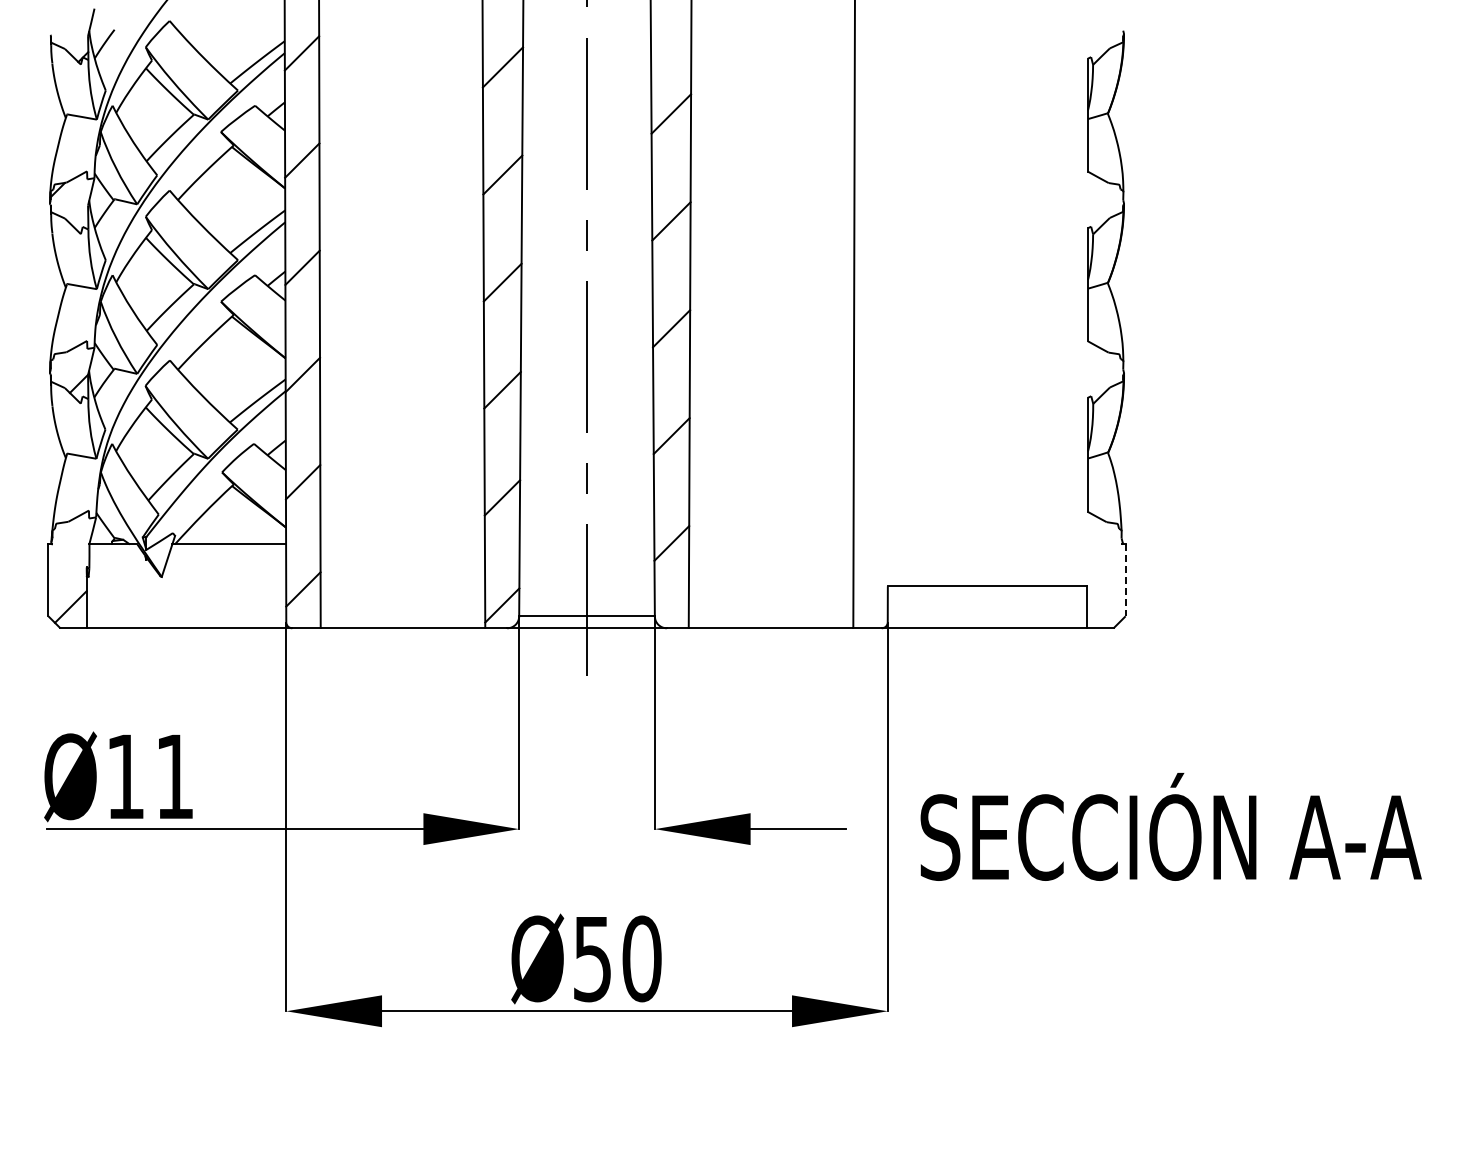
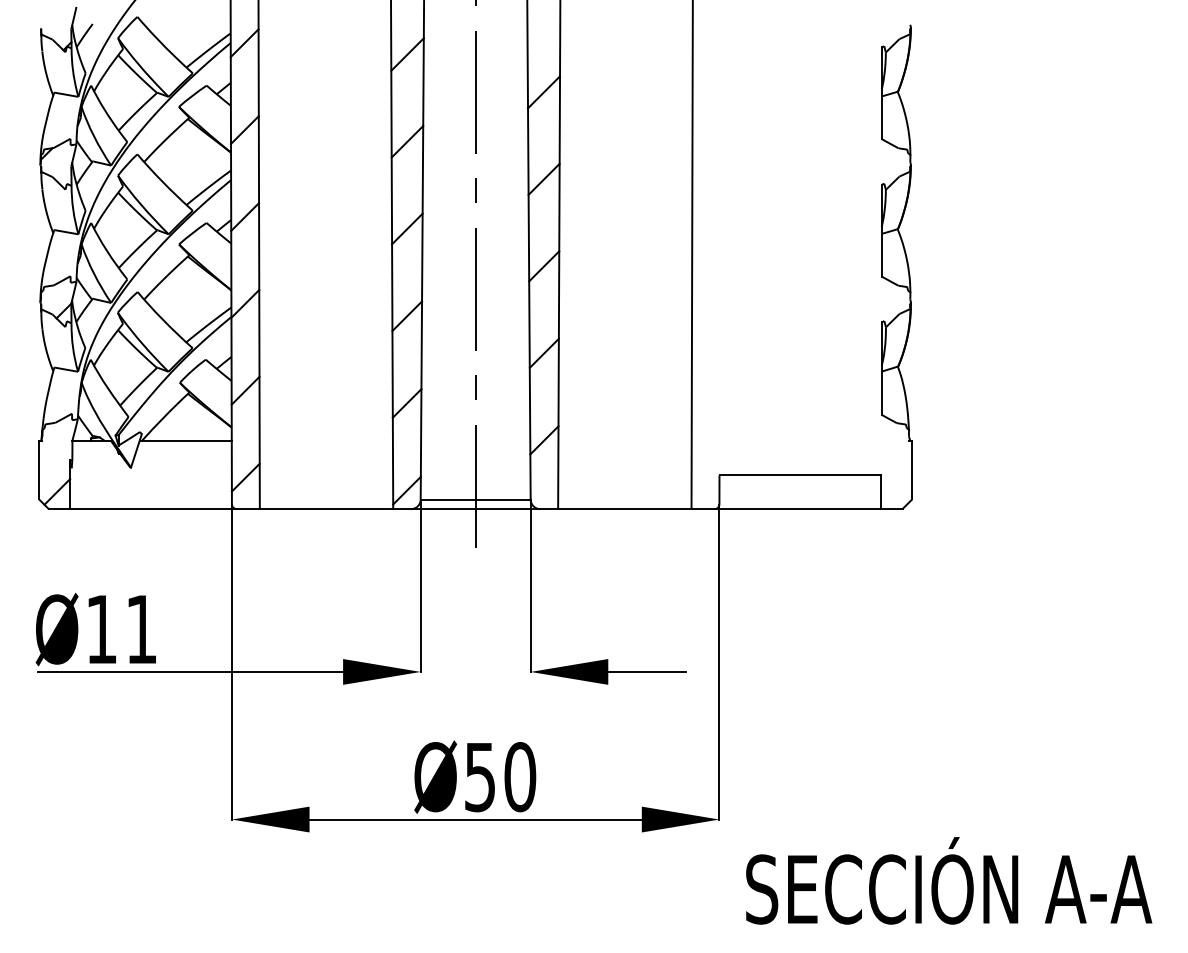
line: (1125, 580) -> (912, 470), dashed -> solid
text: (1170, 826) -> (948, 880), moved

